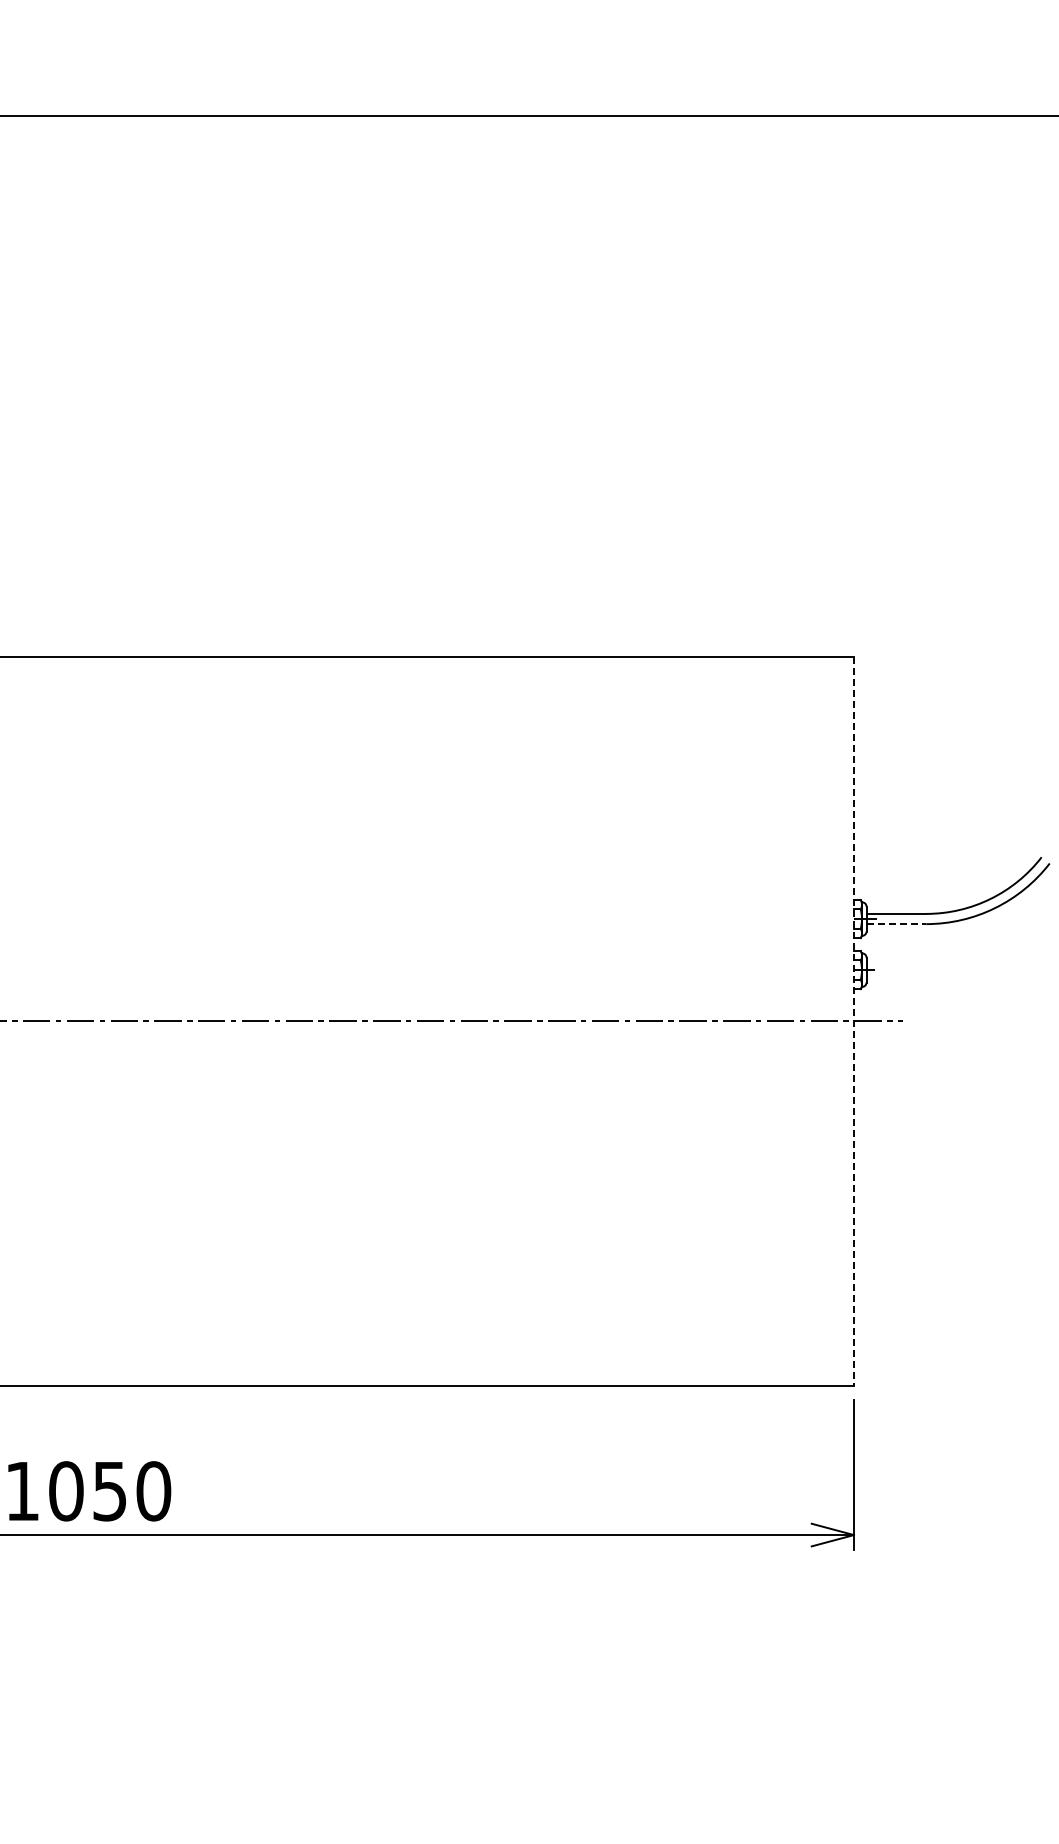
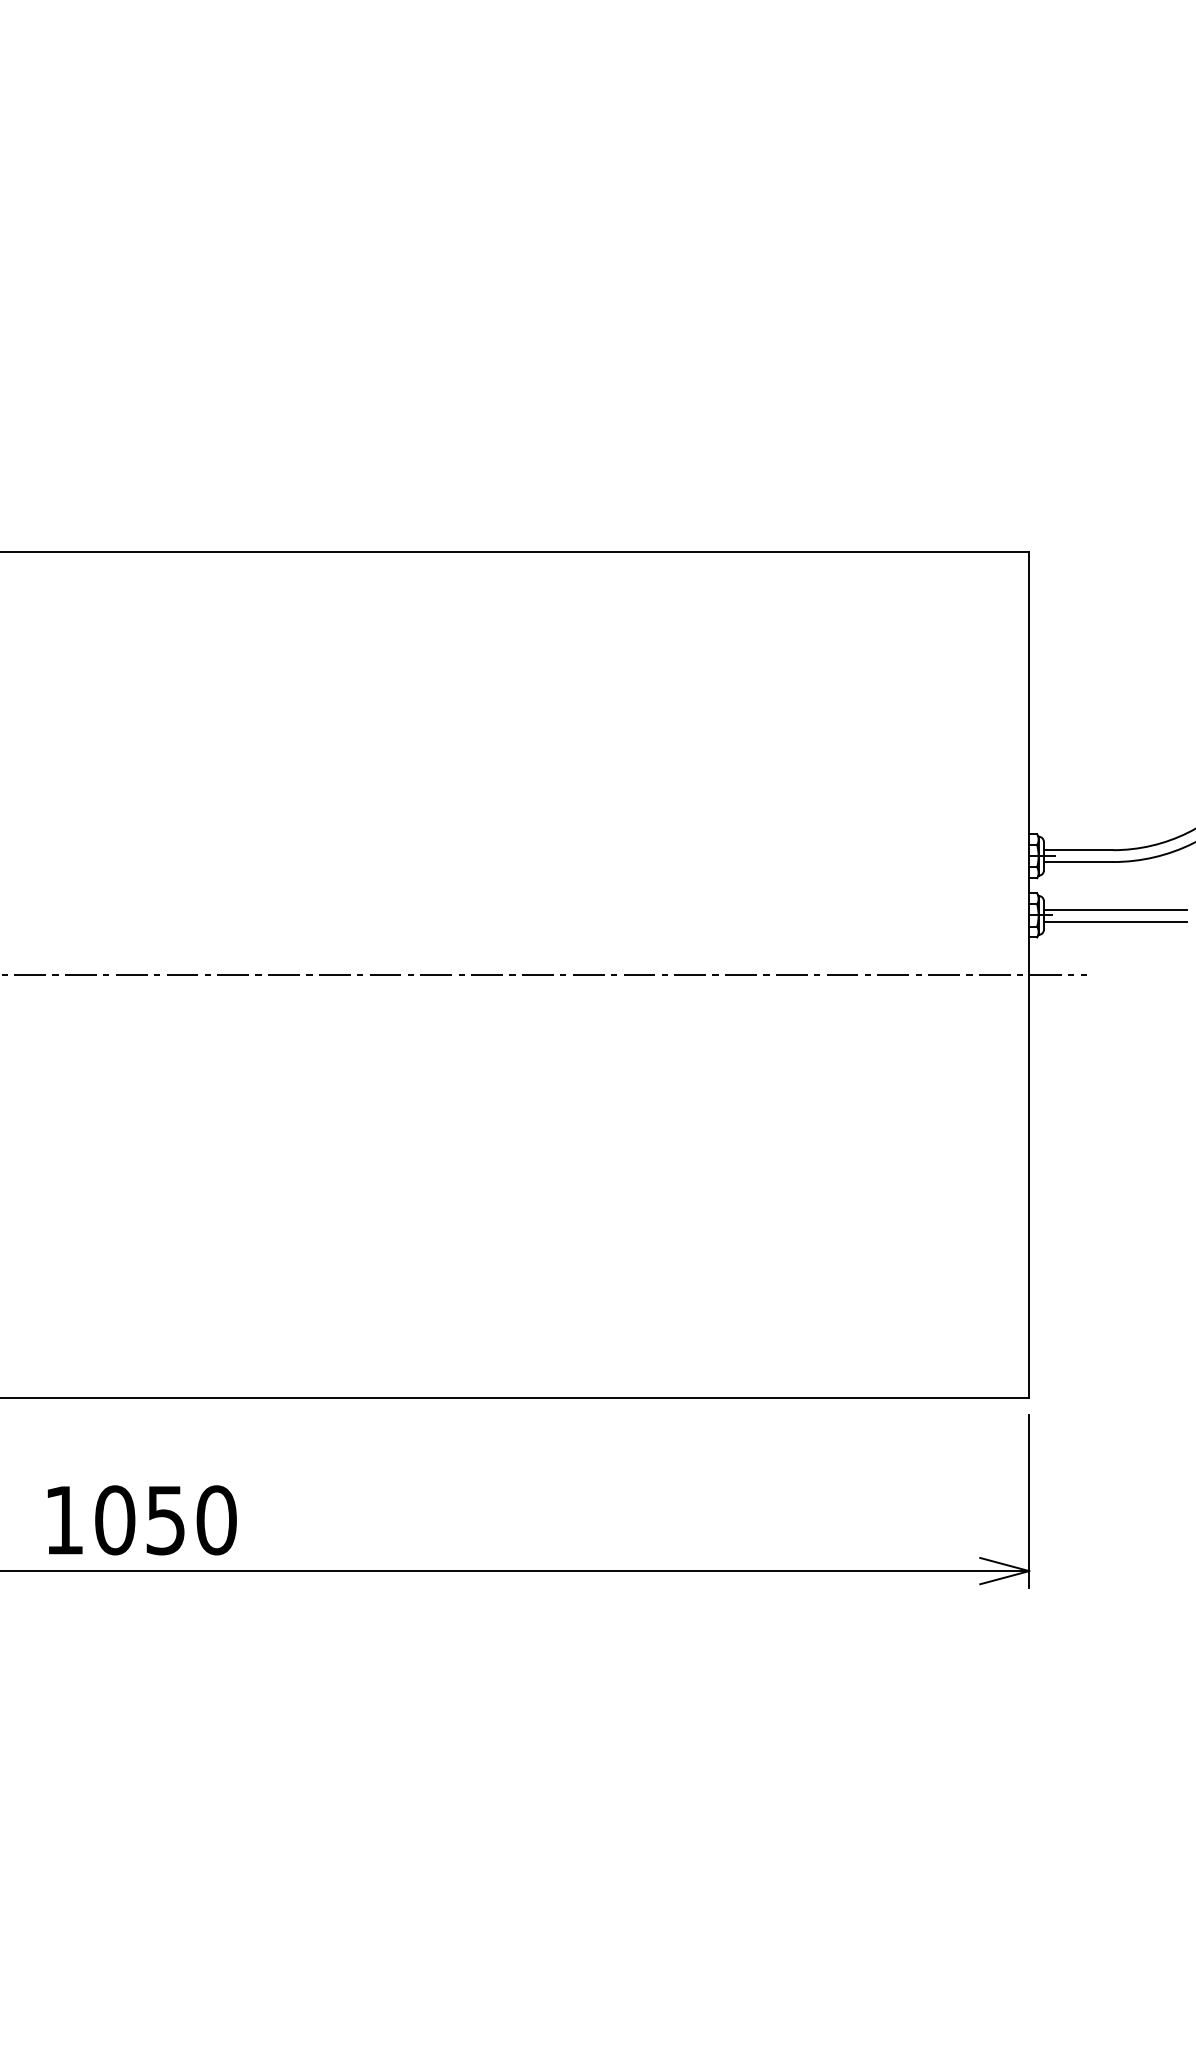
line: (896, 924) -> (1078, 862), dashed -> solid
line: (927, 965) -> (1114, 910), added
line: (927, 975) -> (1114, 921), added
line: (853, 1021) -> (1028, 975), dashed -> solid

